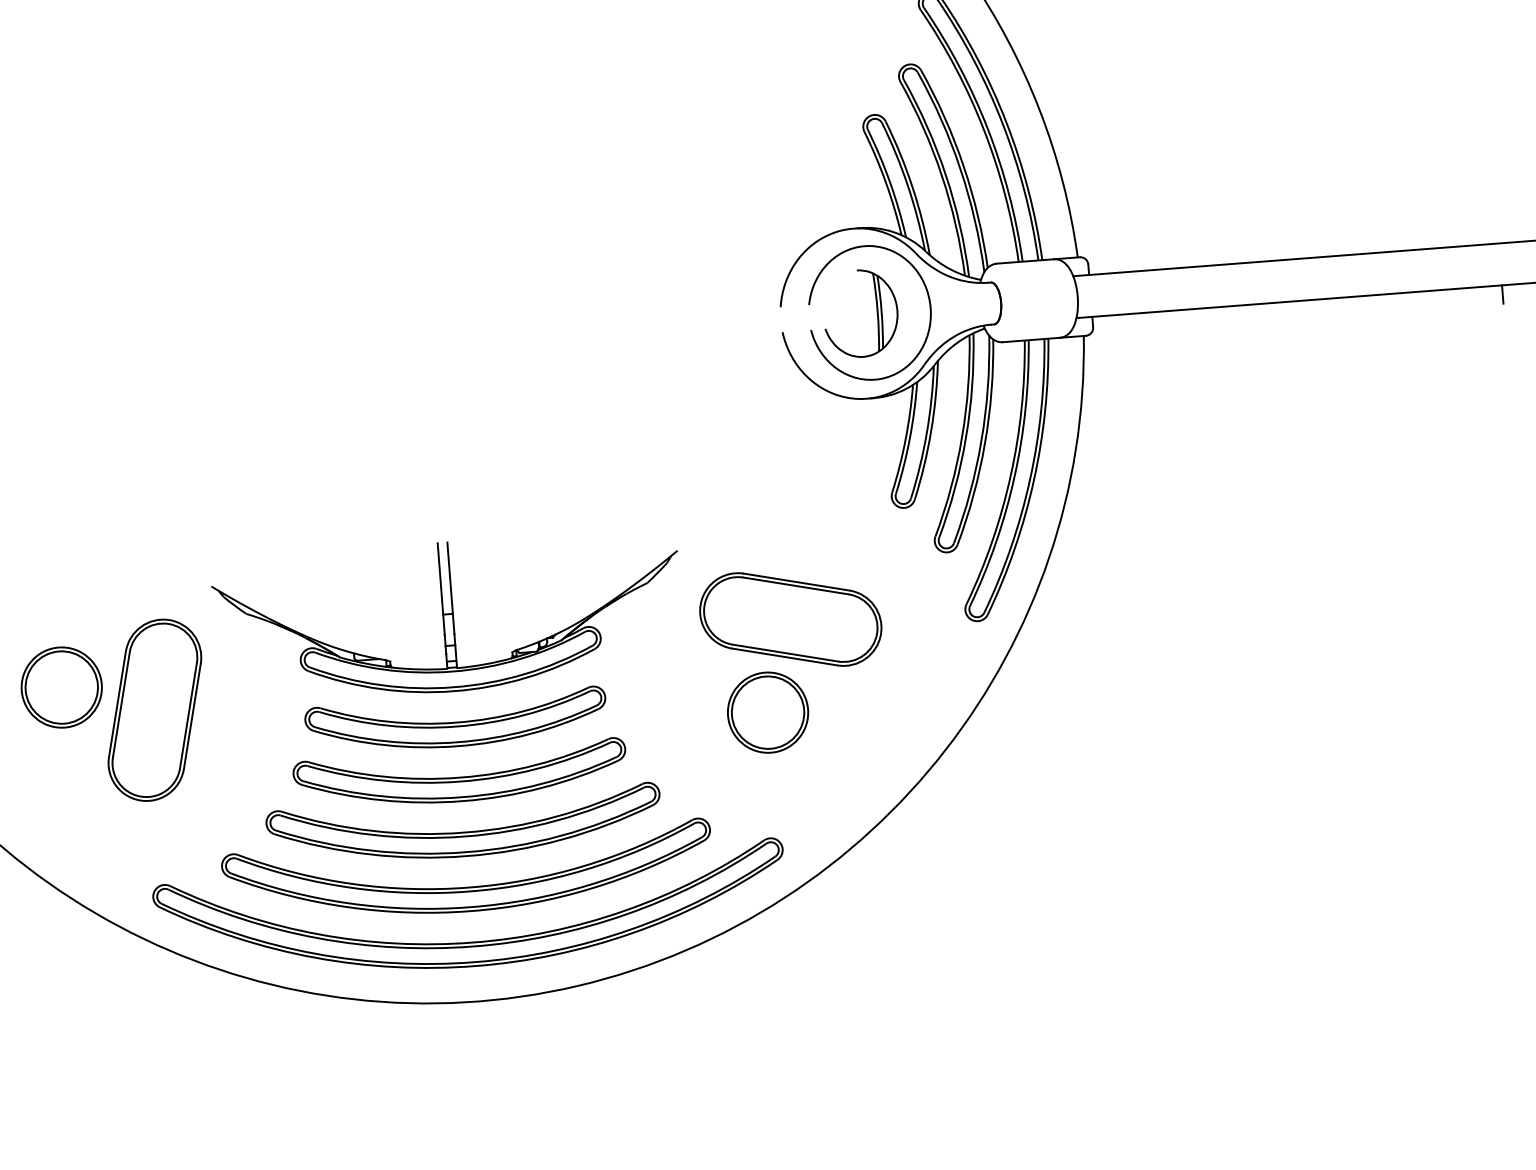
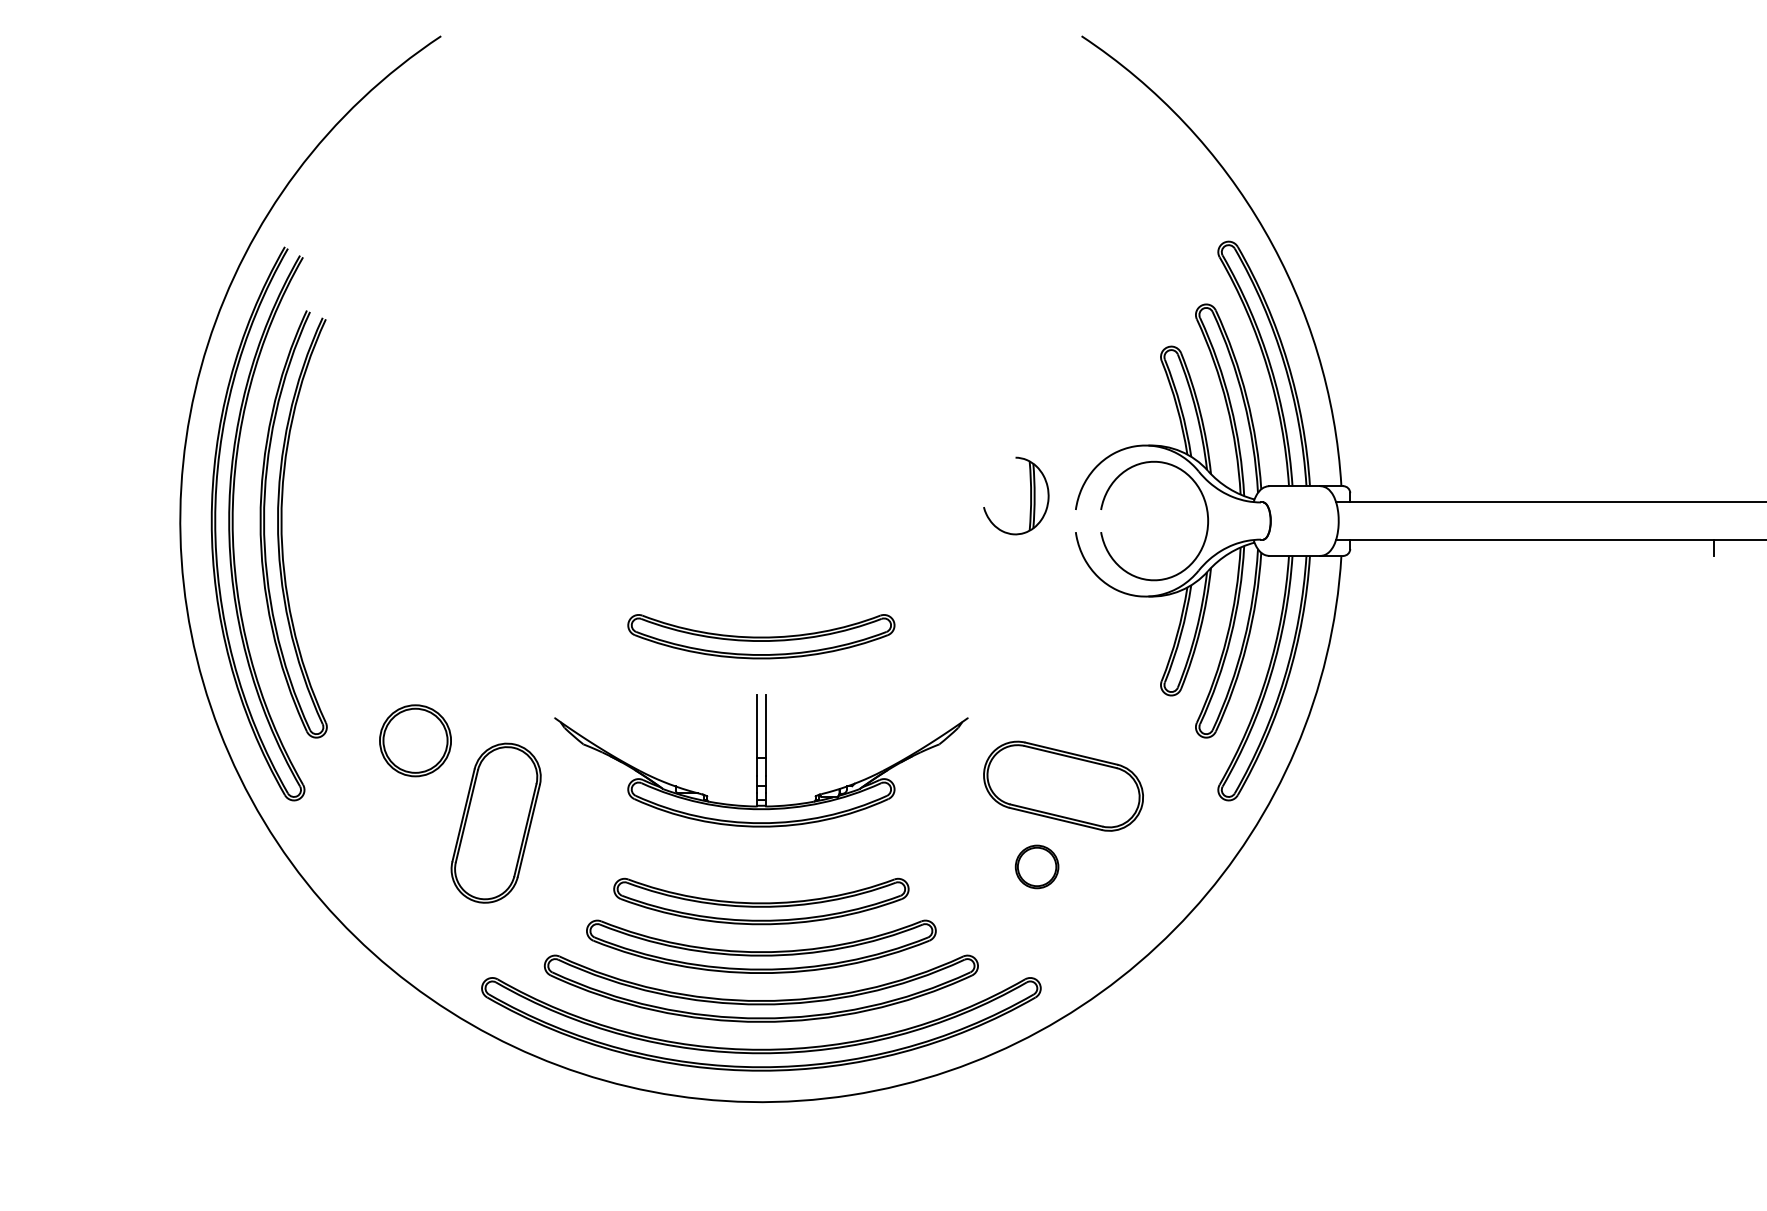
part: (876, 311) -> (1030, 495), moved
part: (61, 687) -> (415, 740), moved
part: (767, 712) -> (1036, 866), size x0.6
part: (456, 721) -> (761, 636), moved

